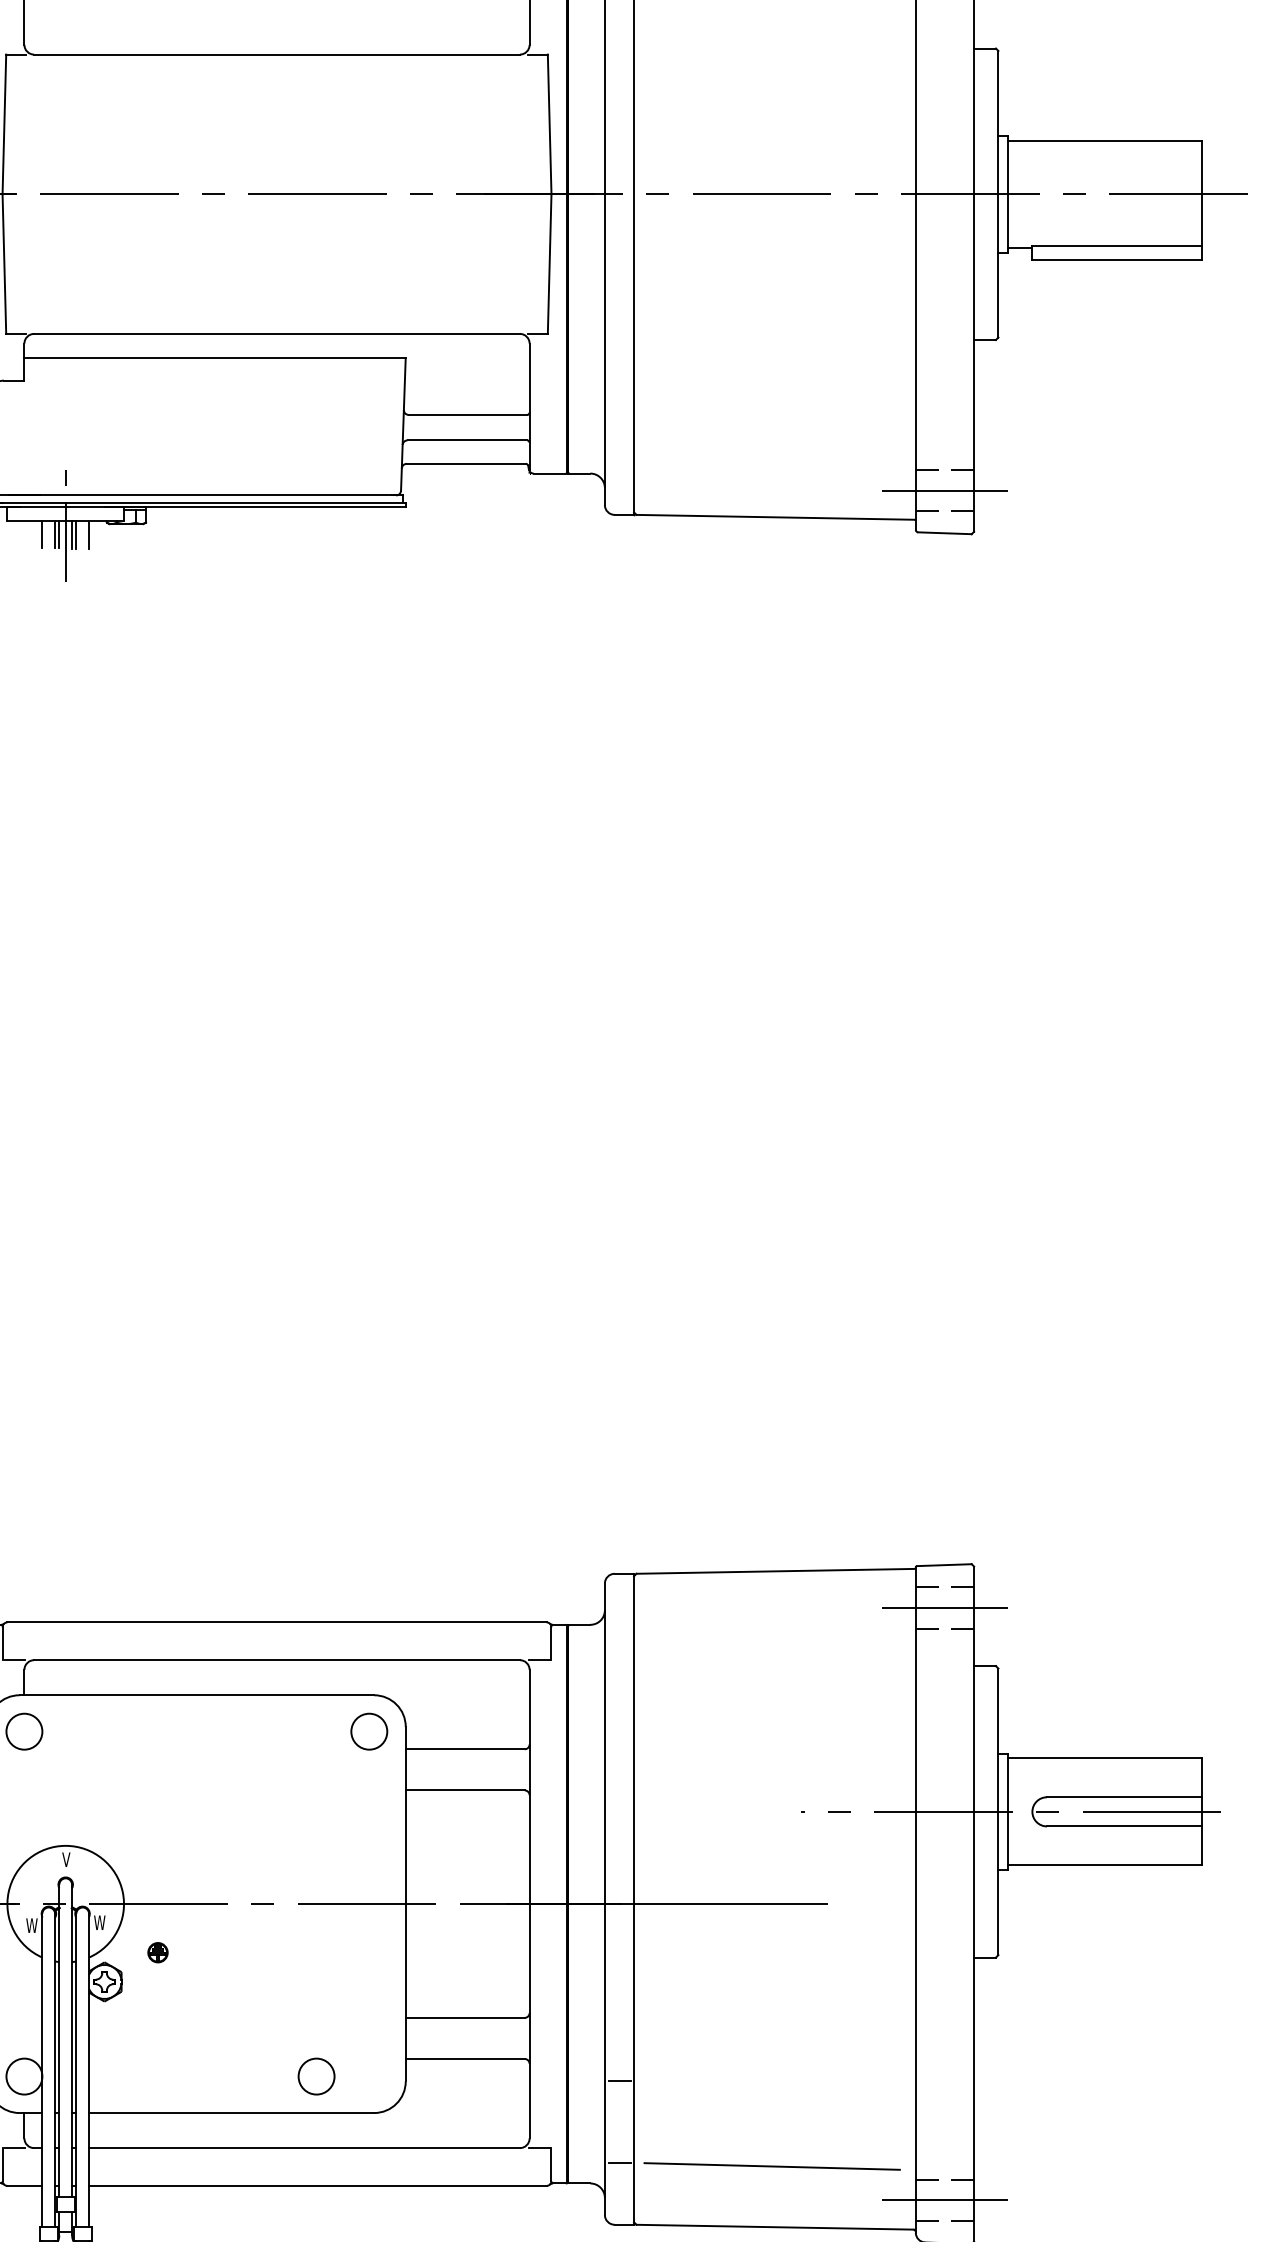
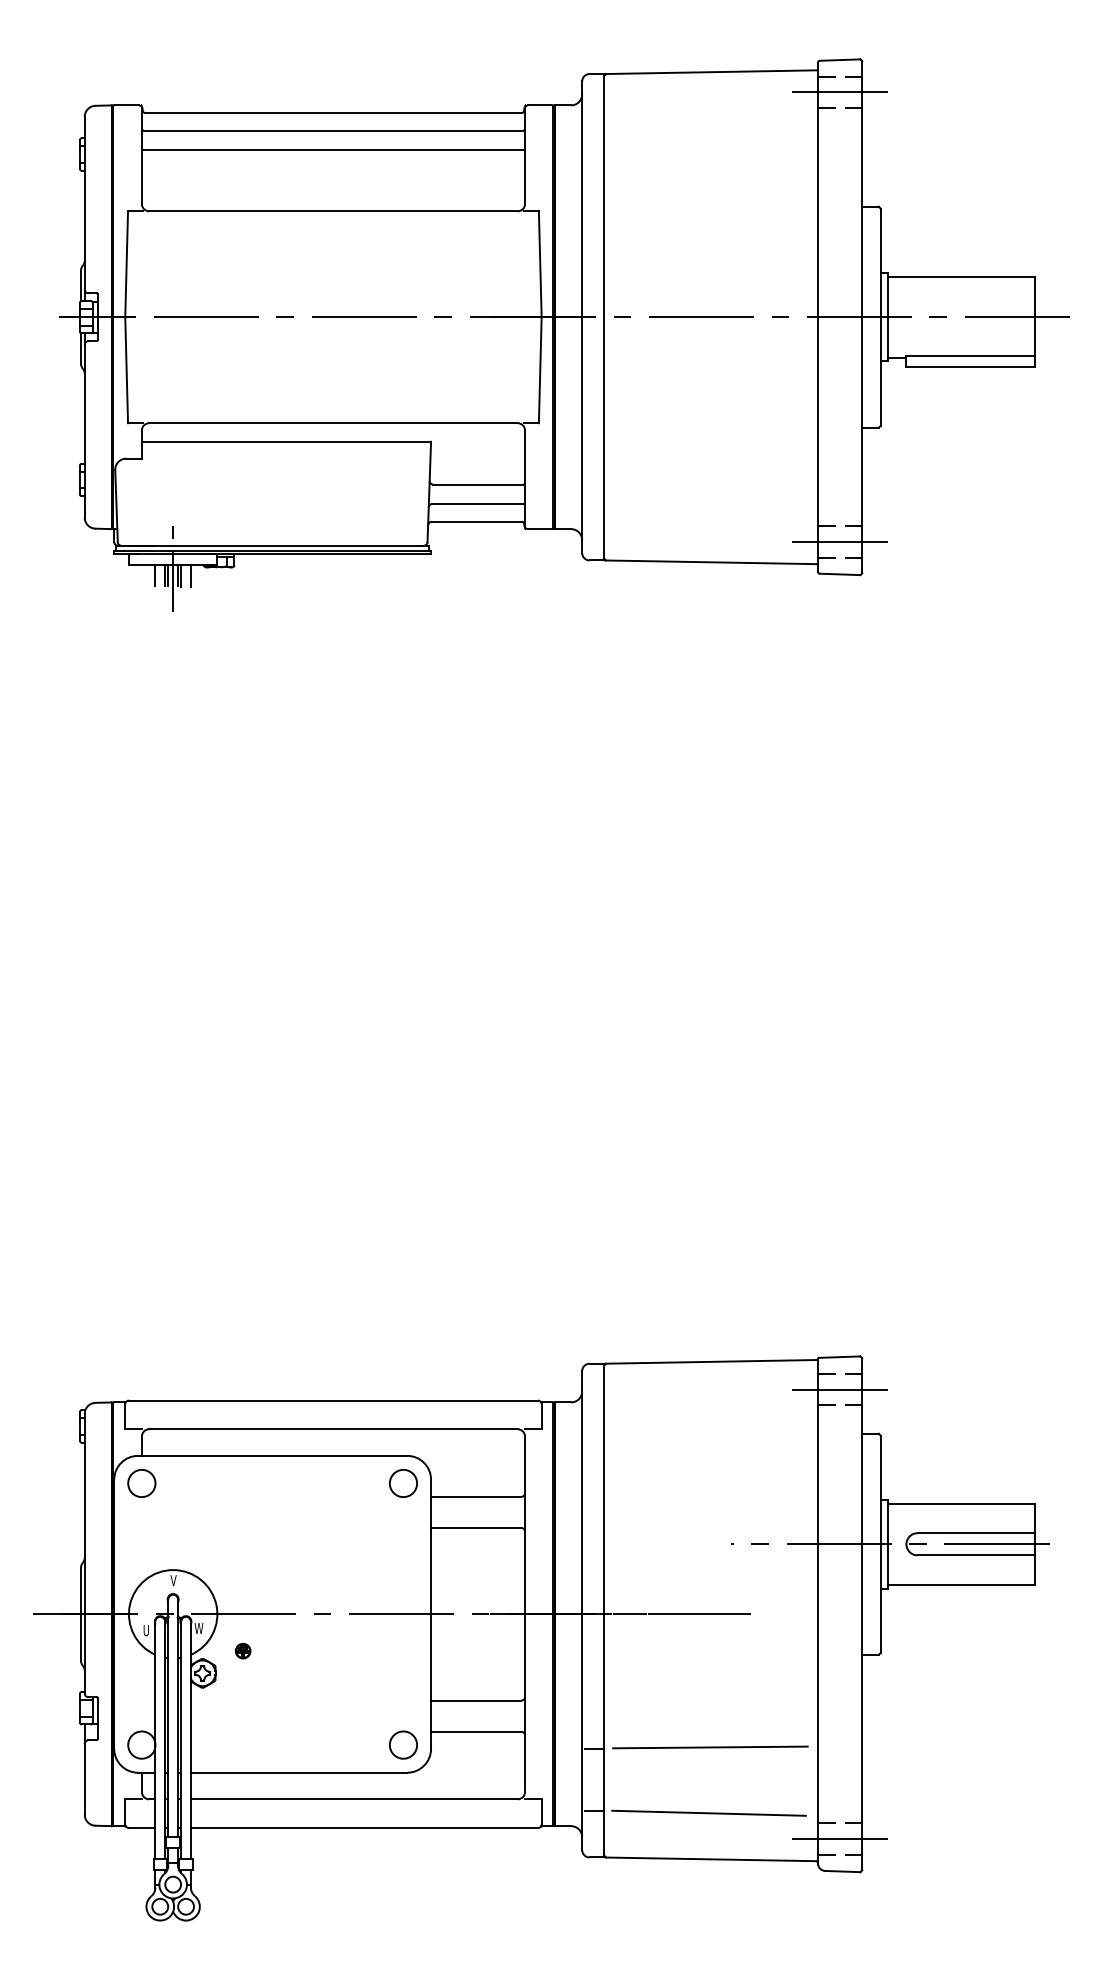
text: (31, 1925) -> (147, 1630), W -> U
circle: (316, 2075) -> (403, 1744), moved
line: (774, 2079) -> (710, 1747), added

